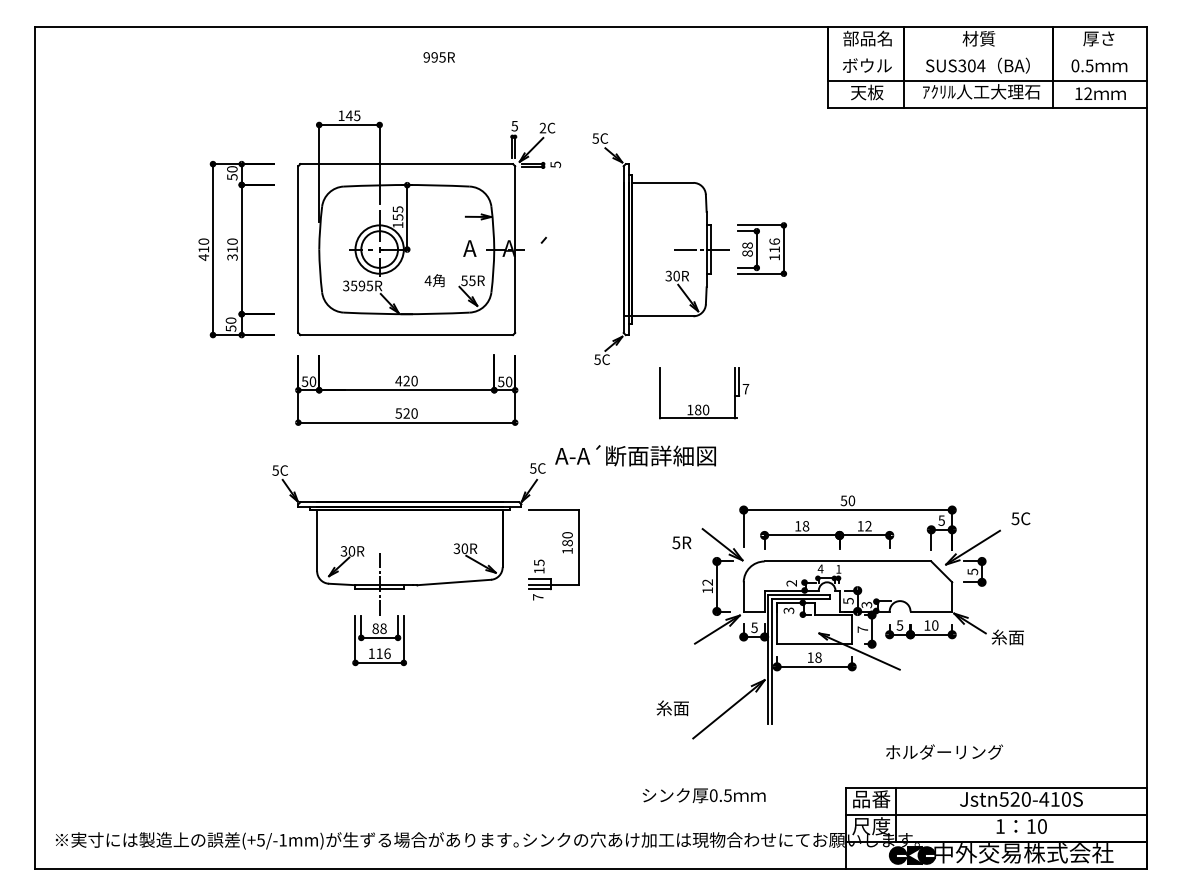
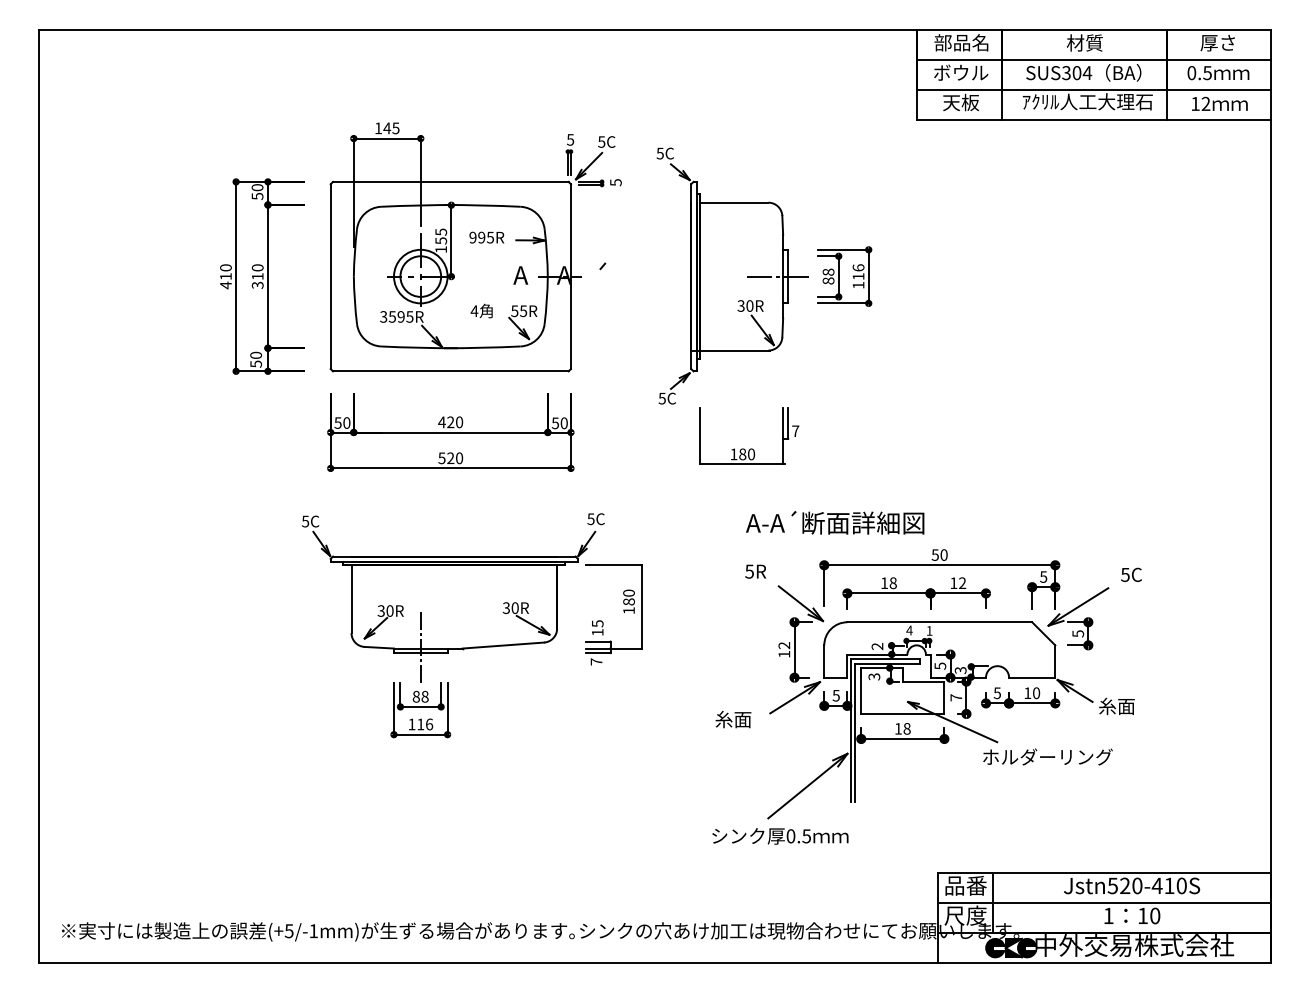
line: (986, 54) -> (1093, 60), added
text: (438, 57) -> (485, 237), moved
text: (542, 127) -> (601, 141), 2C -> 5C
part: (705, 404) -> (750, 448), moved
text: (635, 455) -> (835, 522), moved
text: (681, 542) -> (755, 571), moved
text: (672, 708) -> (733, 719), moved
text: (944, 751) -> (1047, 756), moved
text: (703, 795) -> (779, 836), moved

